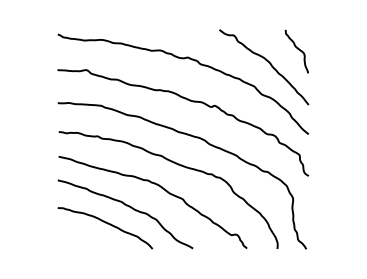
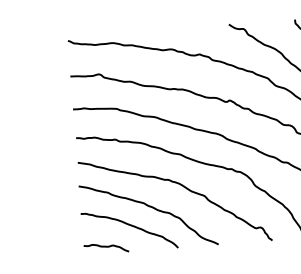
curve: (80, 243) -> (105, 247), added

